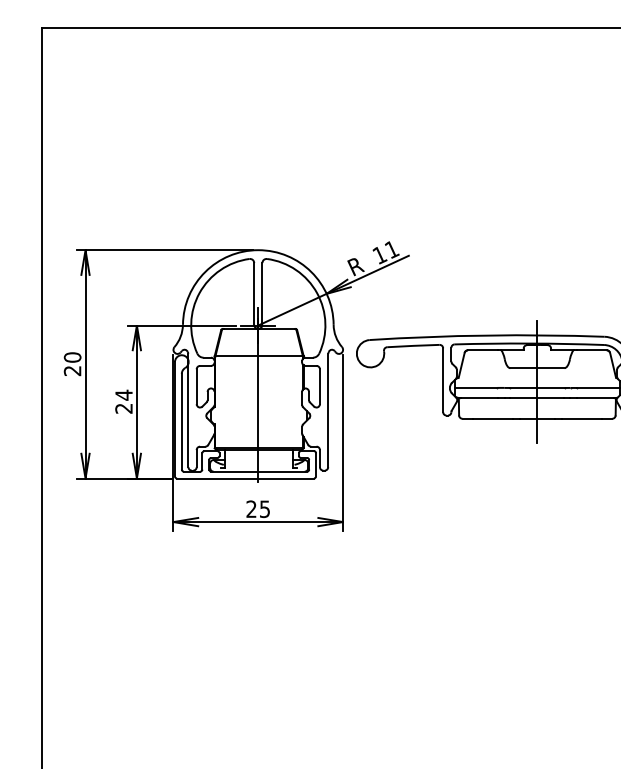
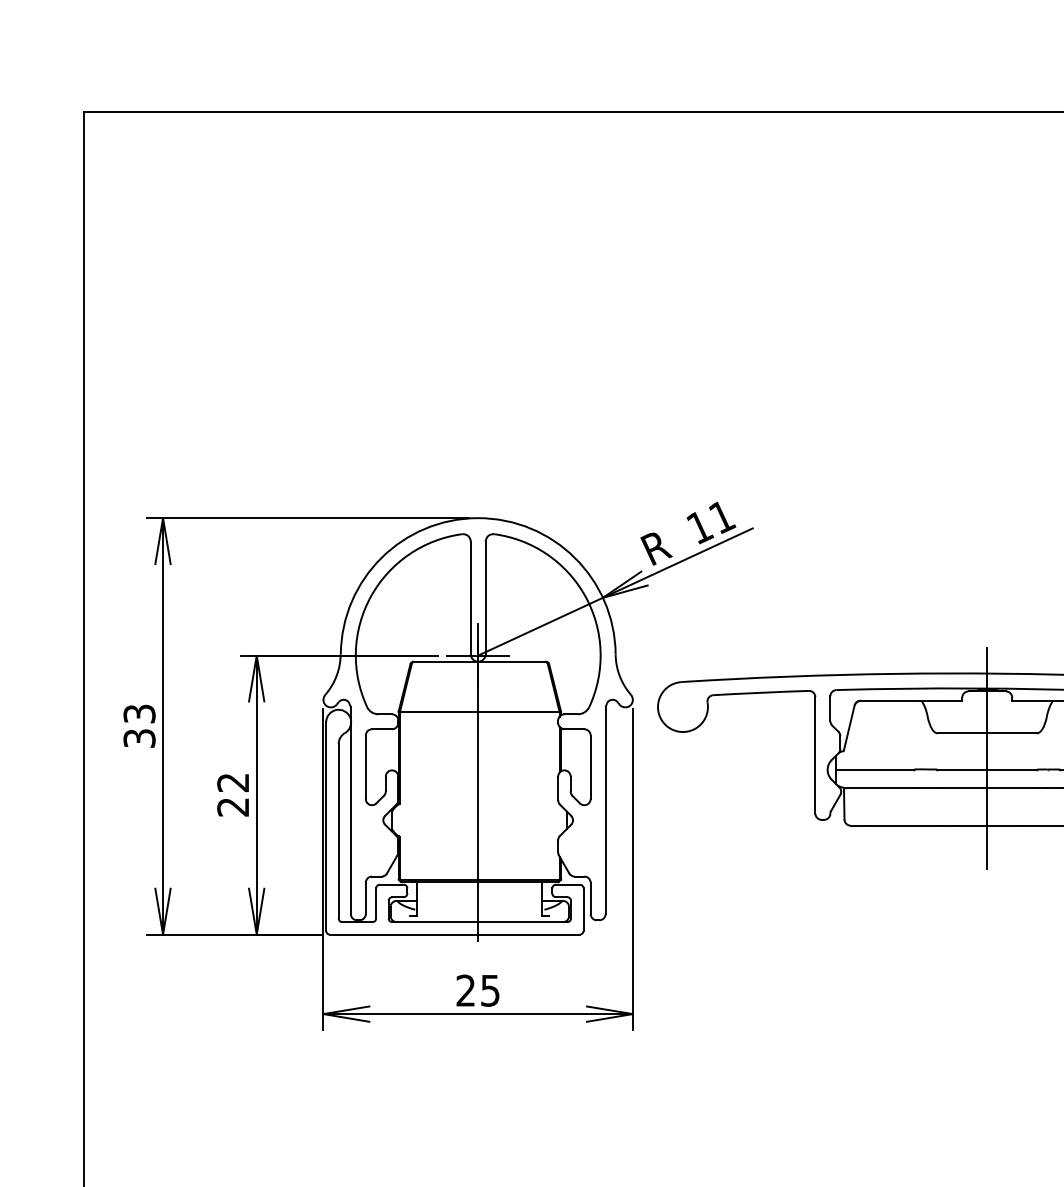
text: (72, 363) -> (139, 724), 20 -> 33
text: (123, 394) -> (232, 781), 24 -> 22

